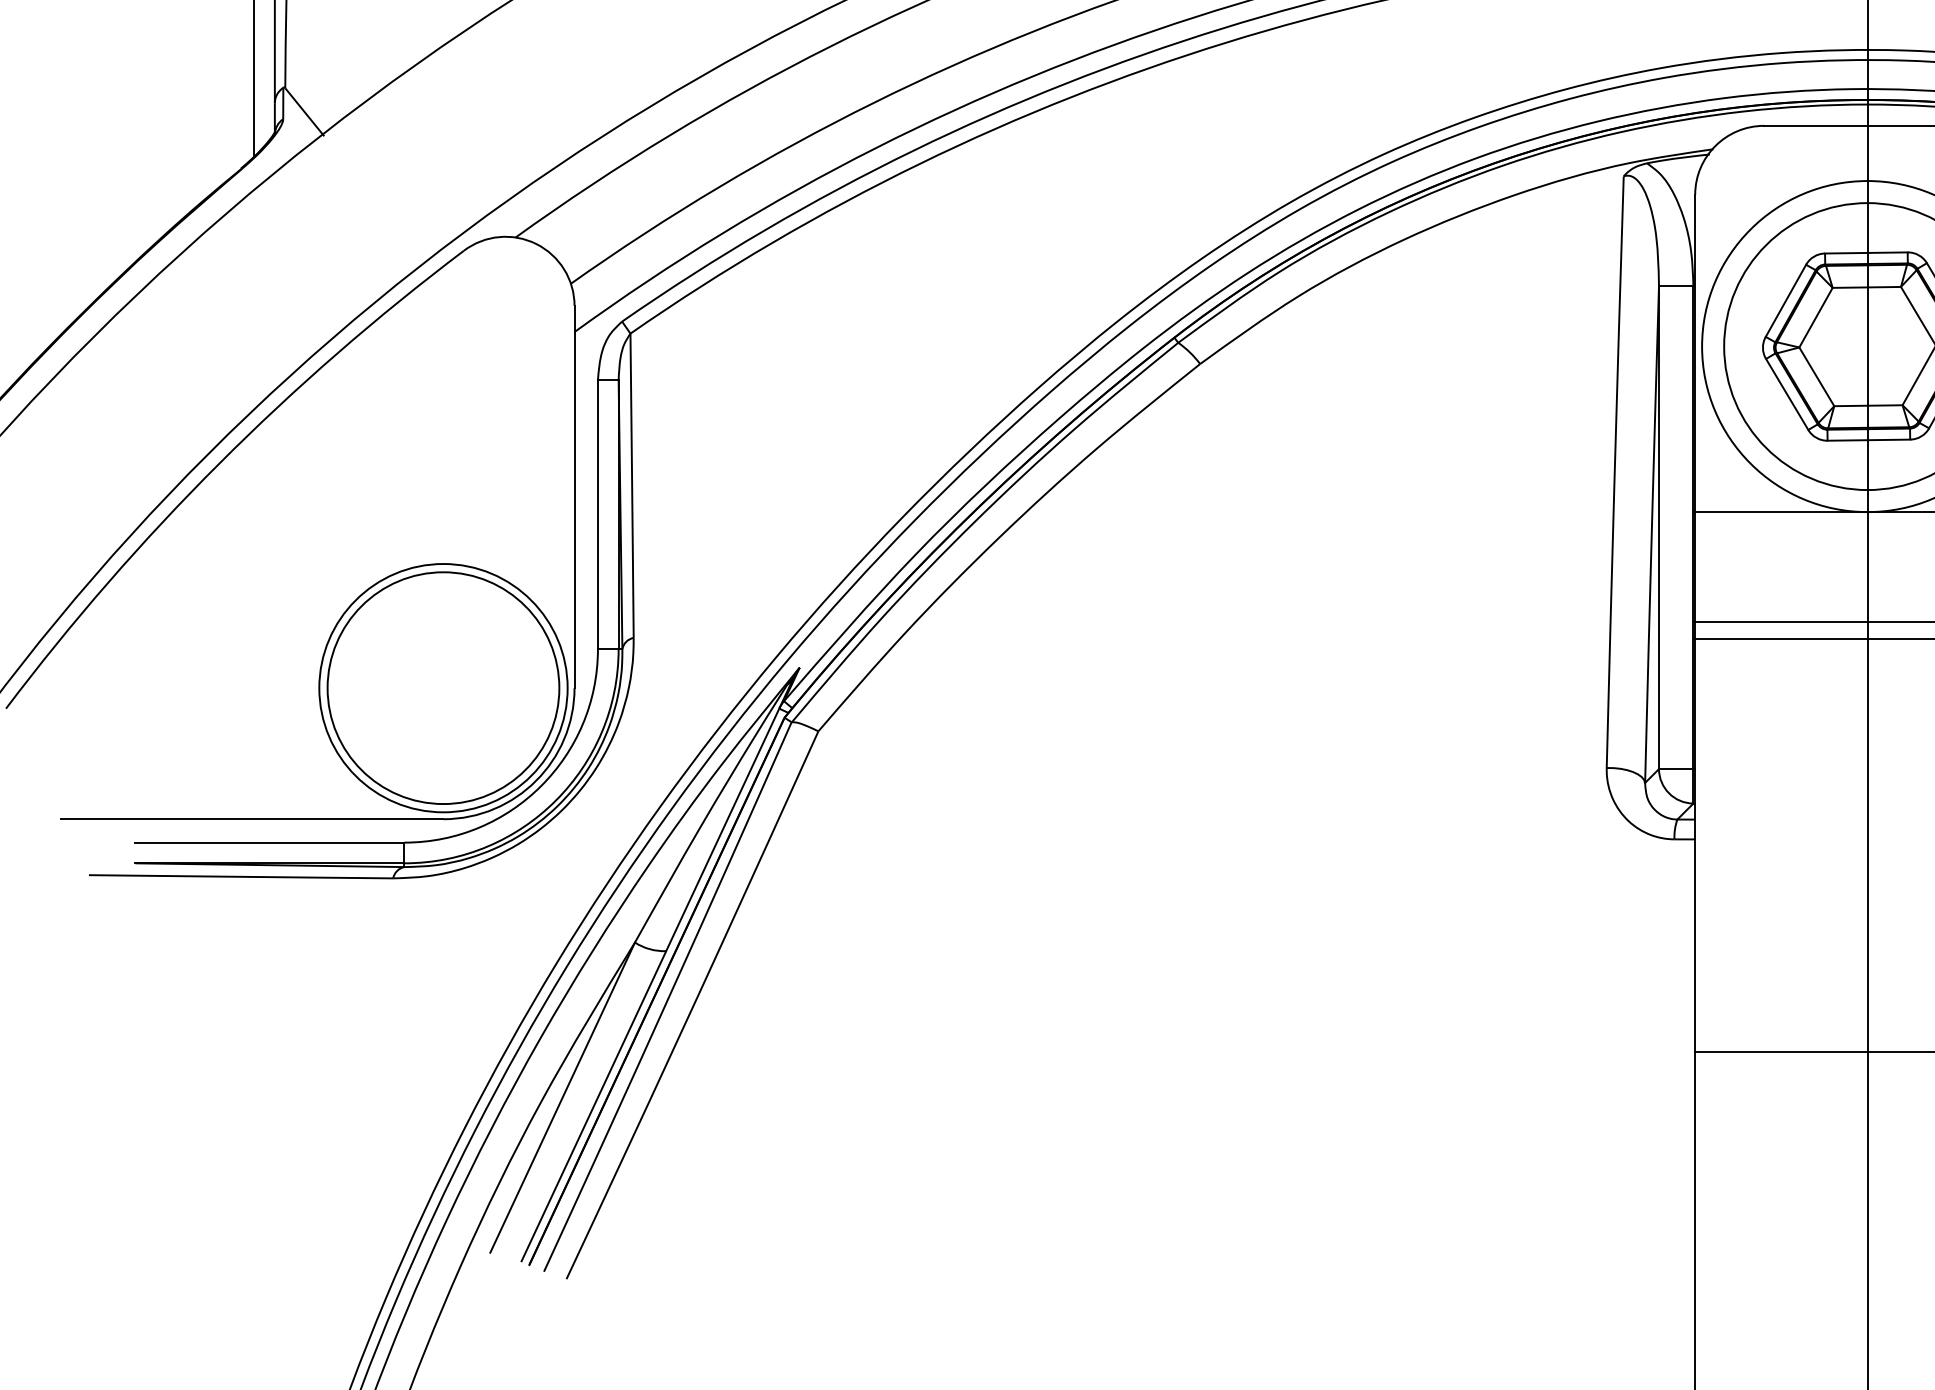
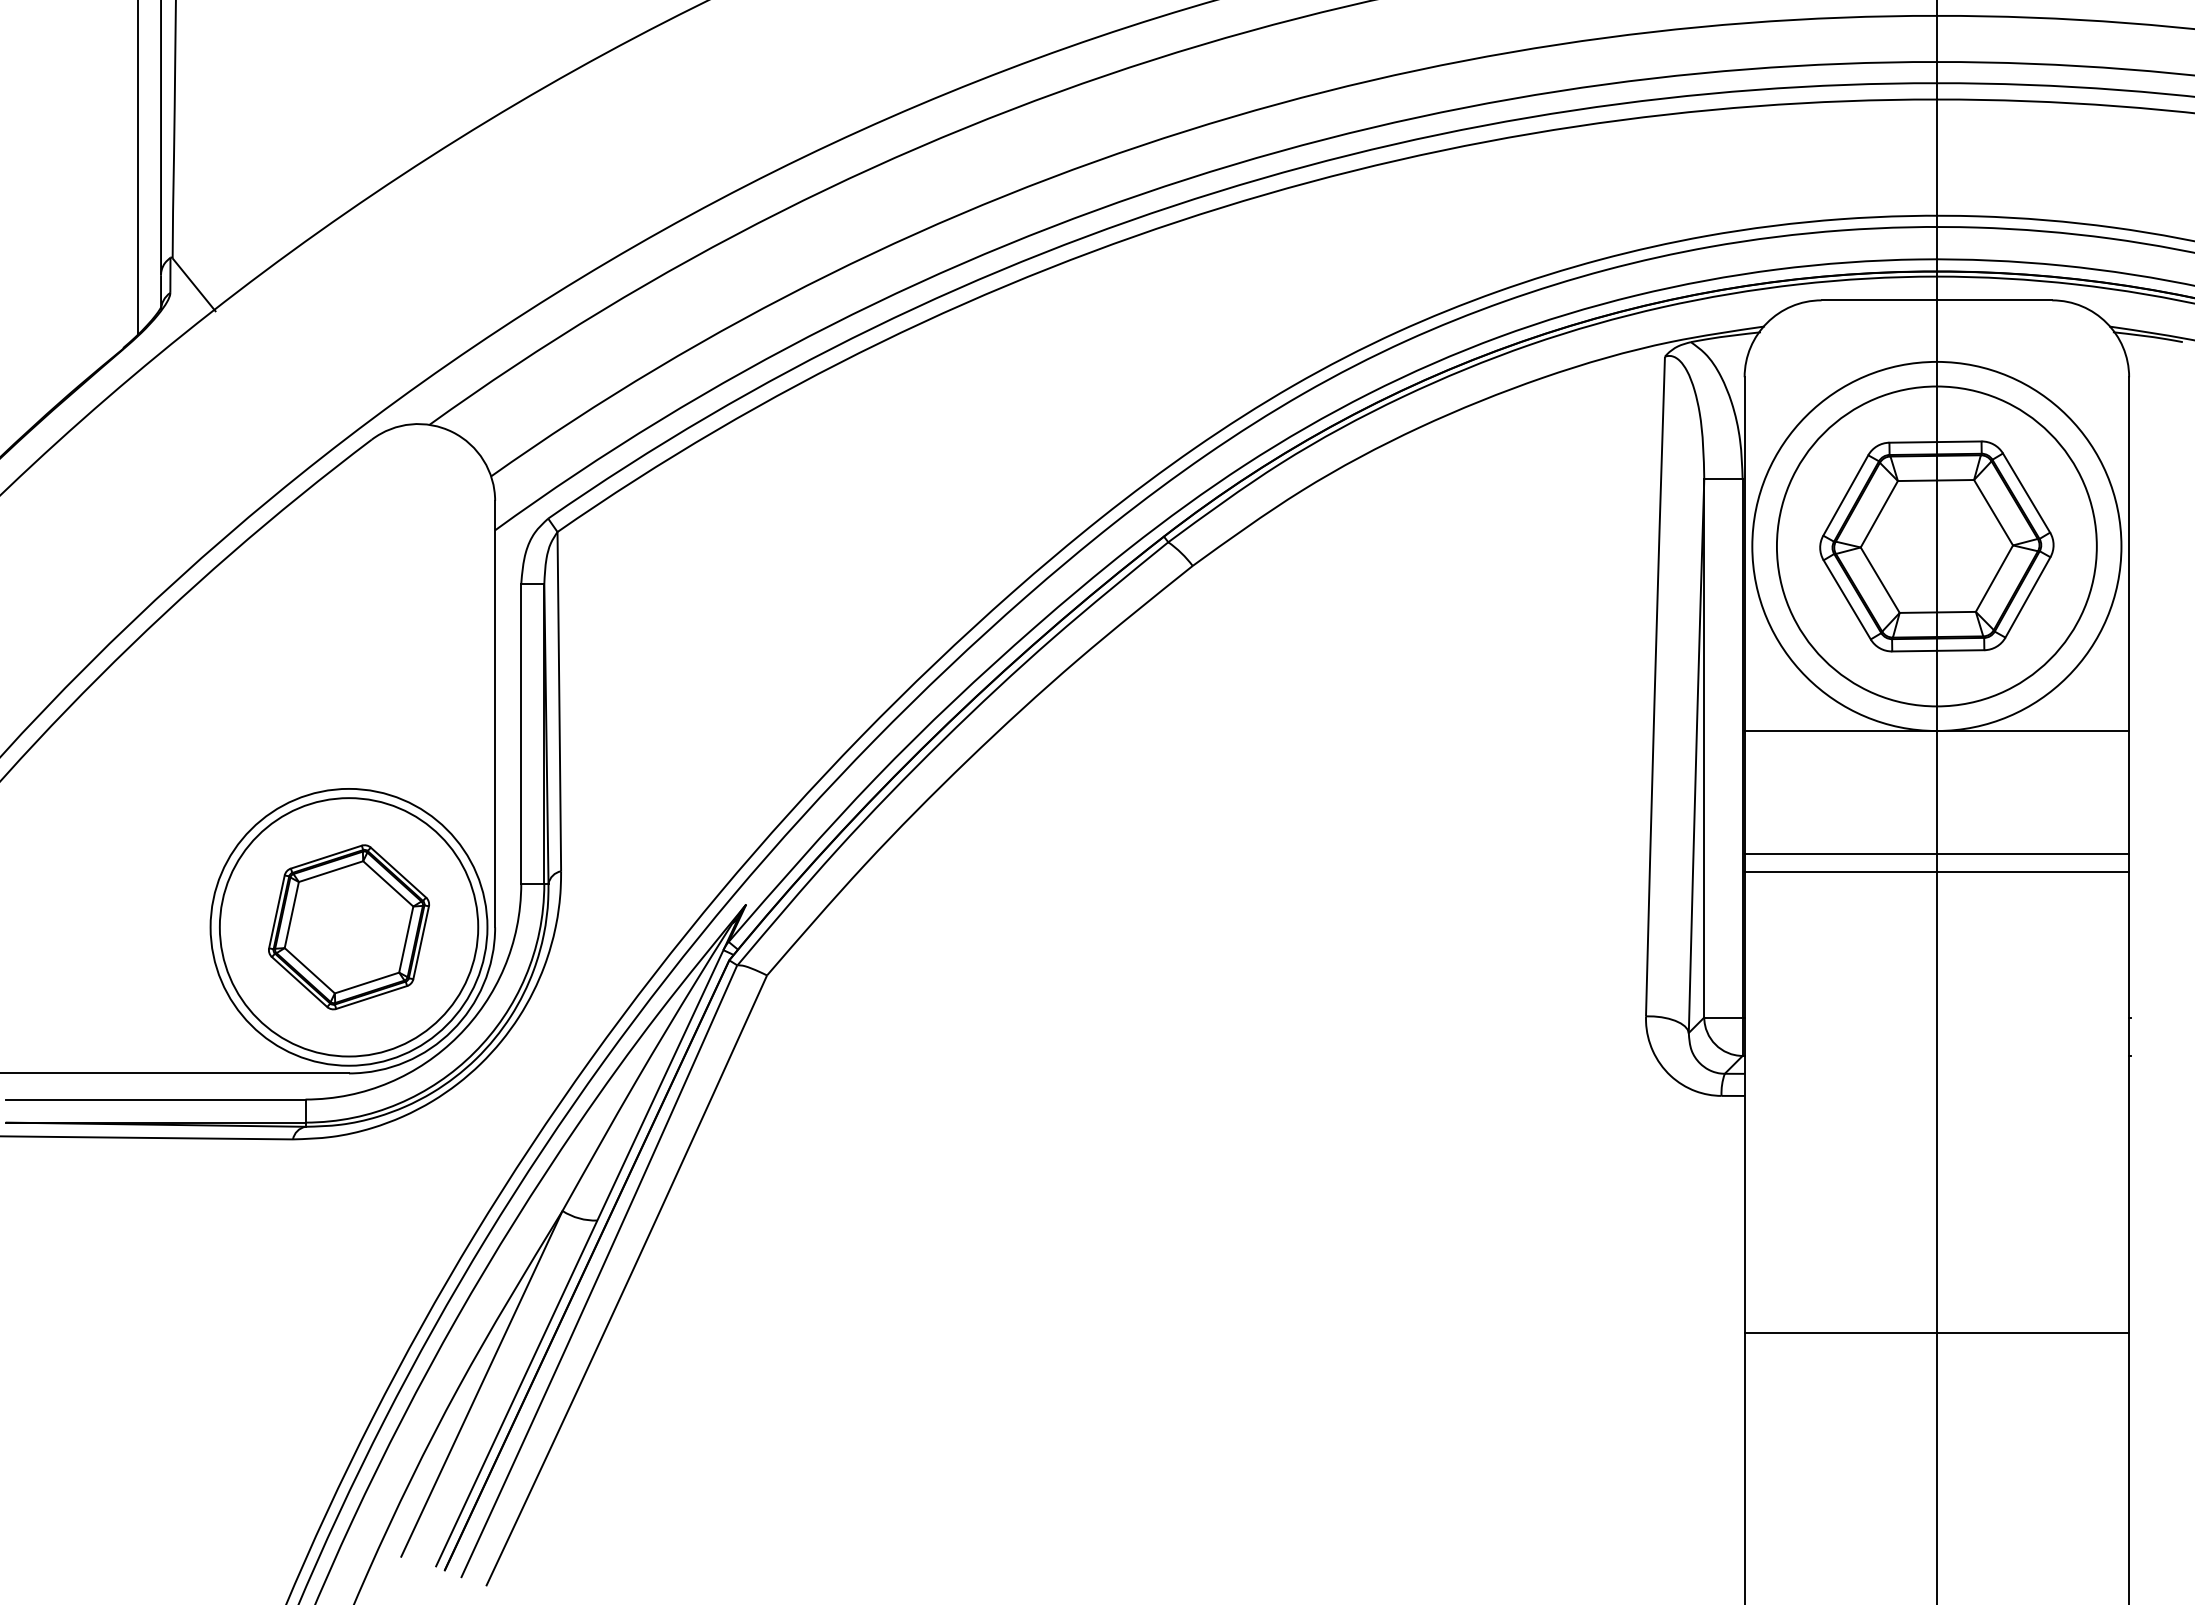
part: (443, 688) -> (348, 927), added

